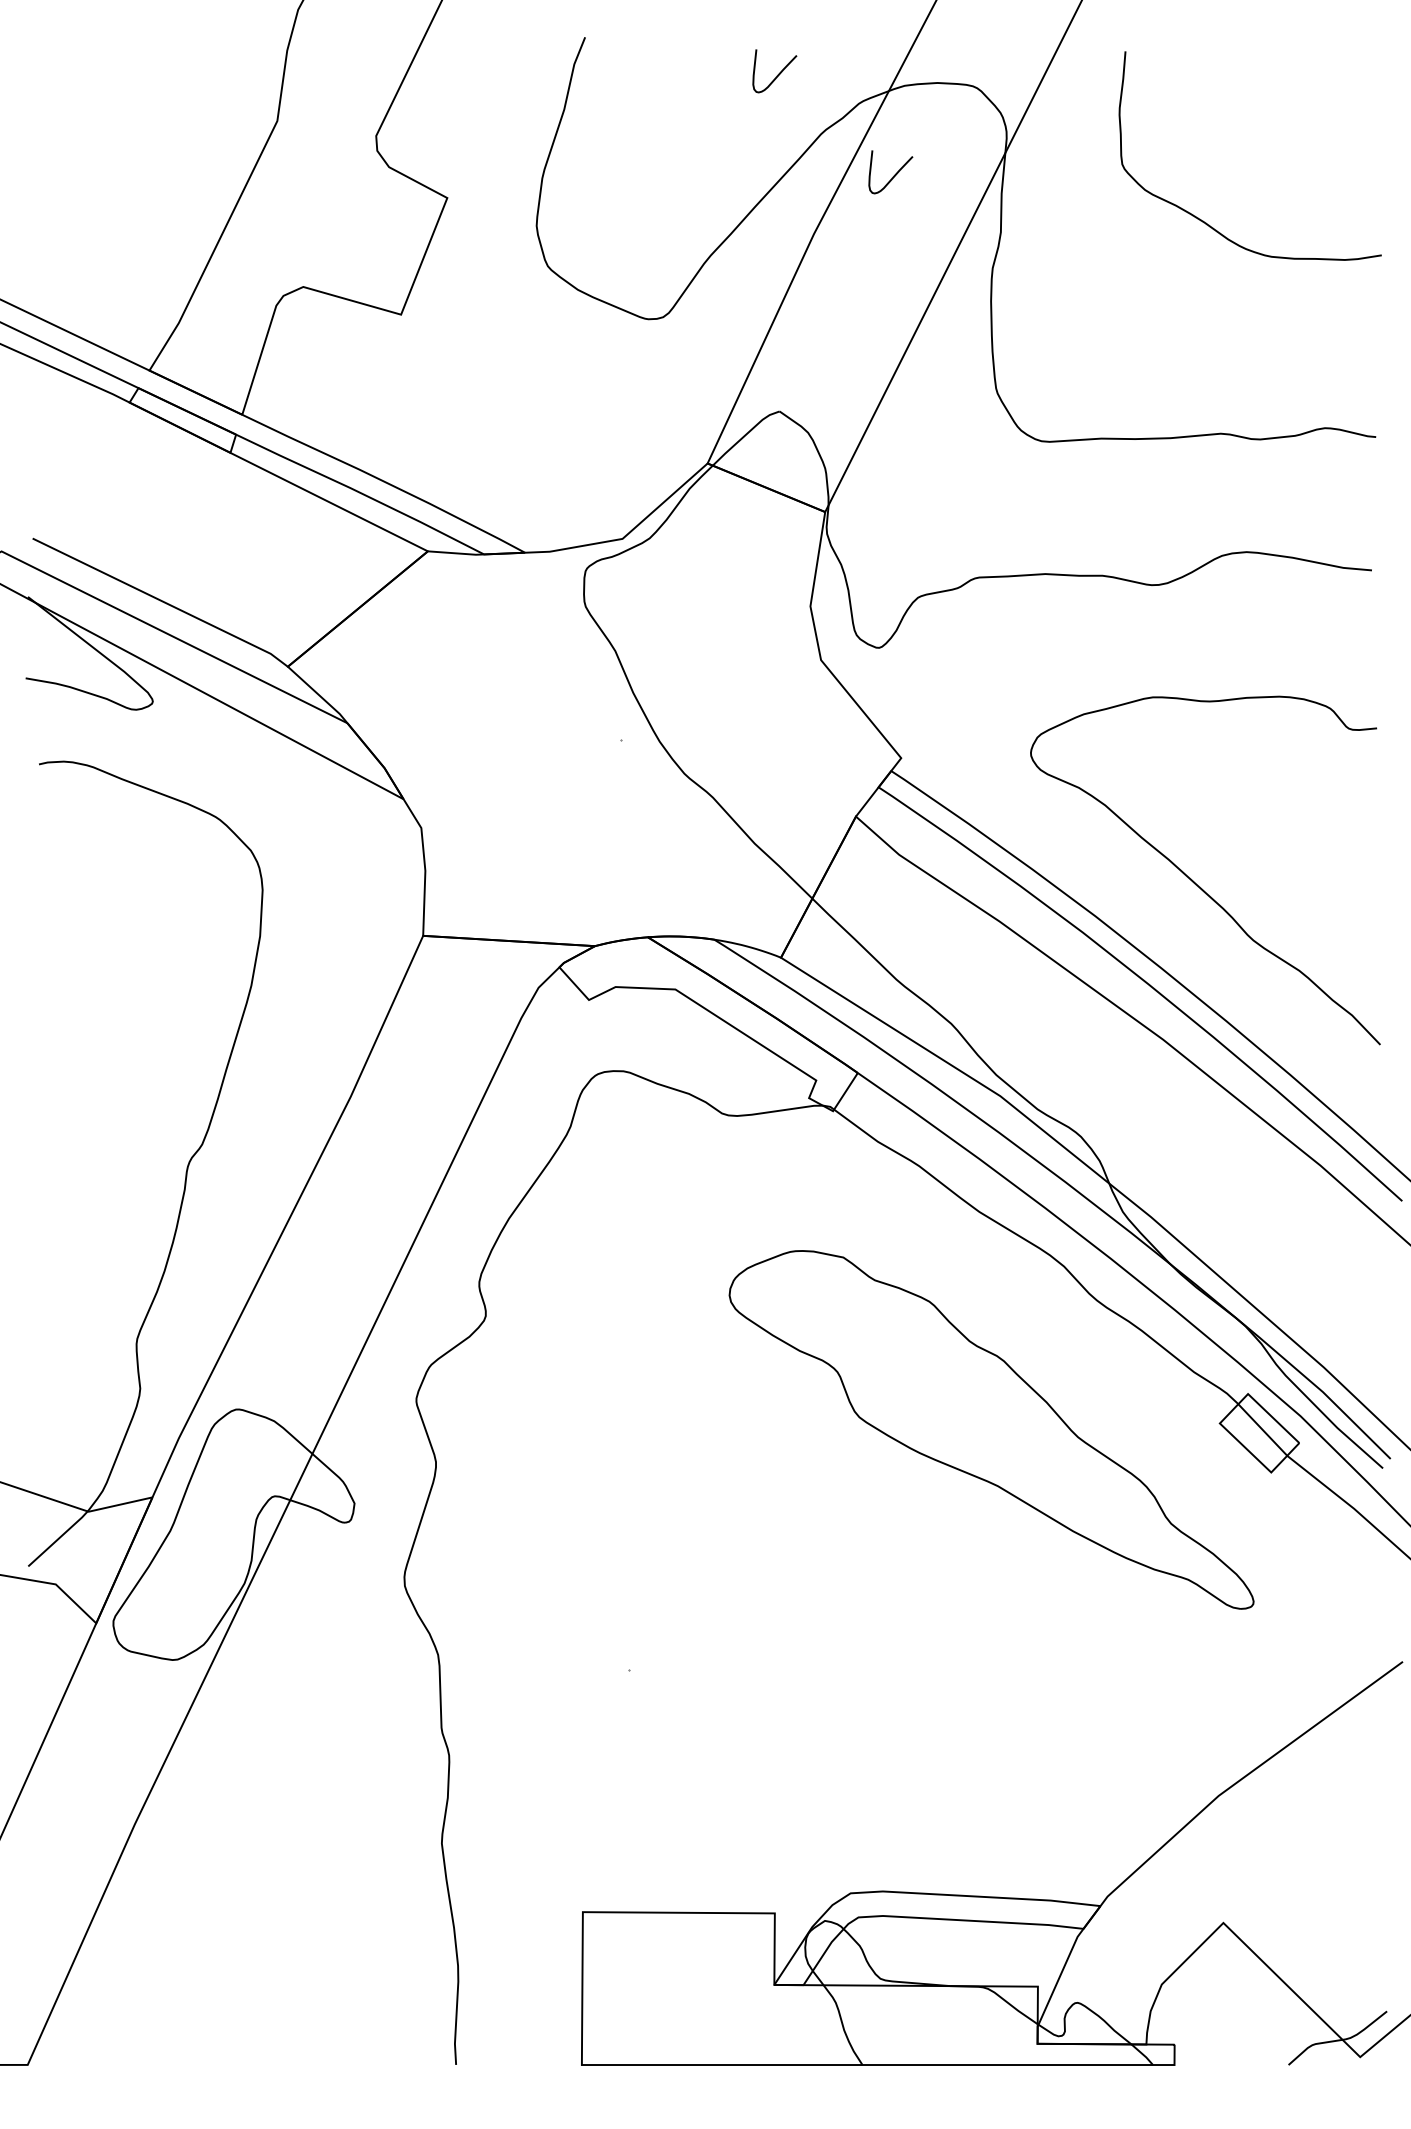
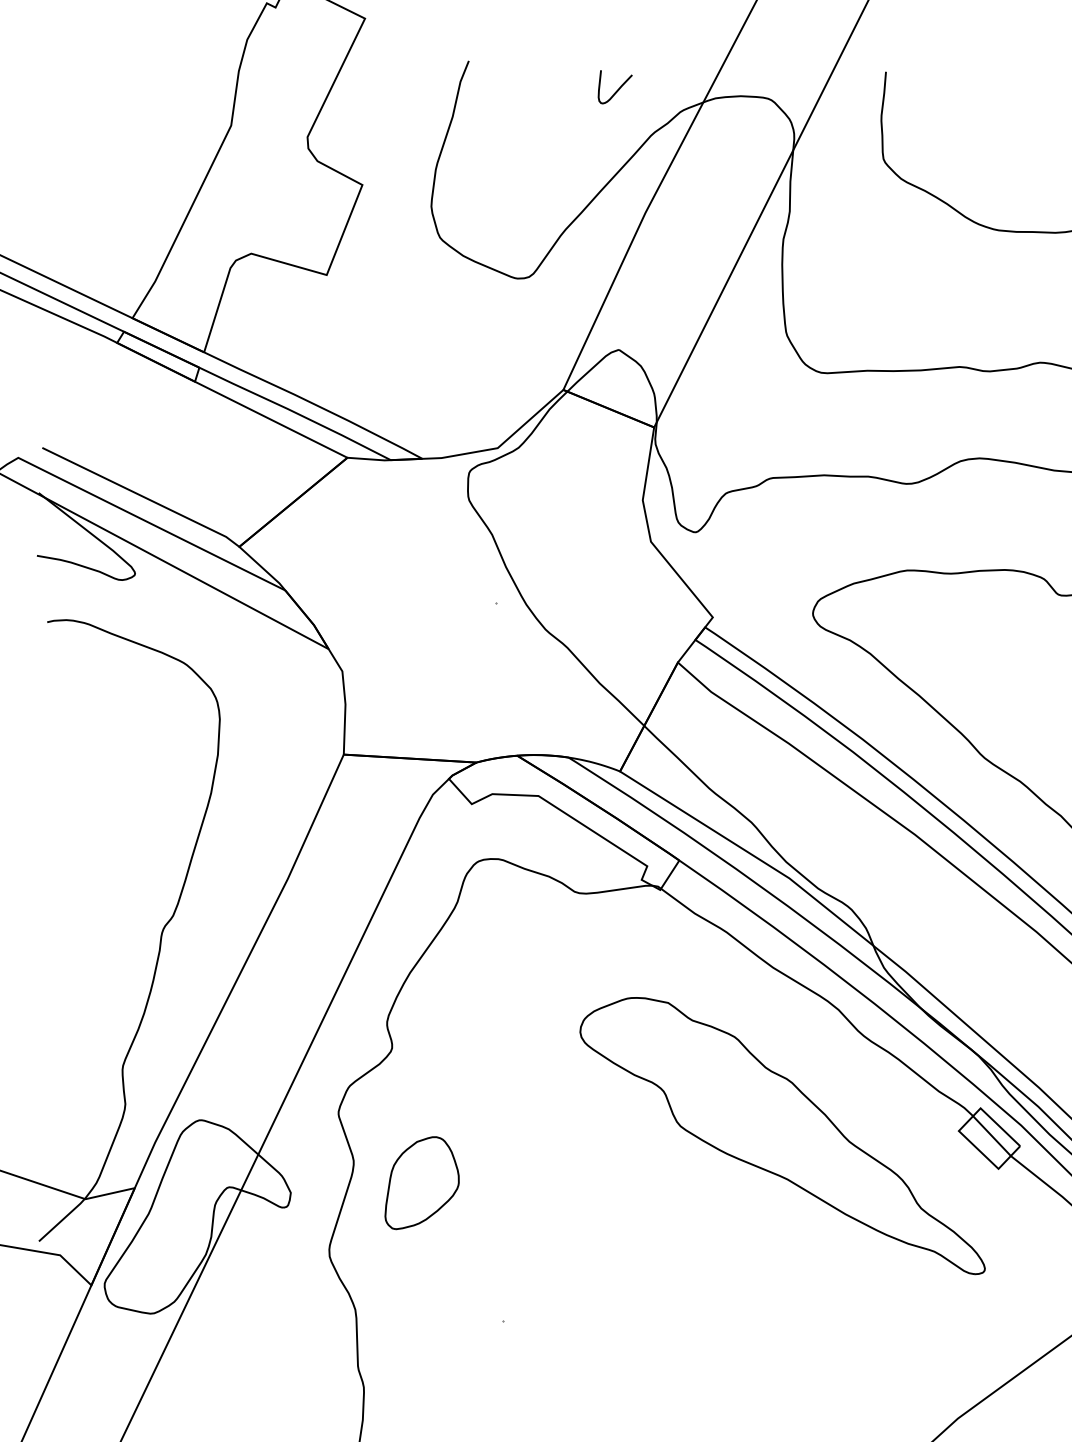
curve: (893, 175) -> (706, 167), removed
part: (524, 1490) -> (422, 1182), added

